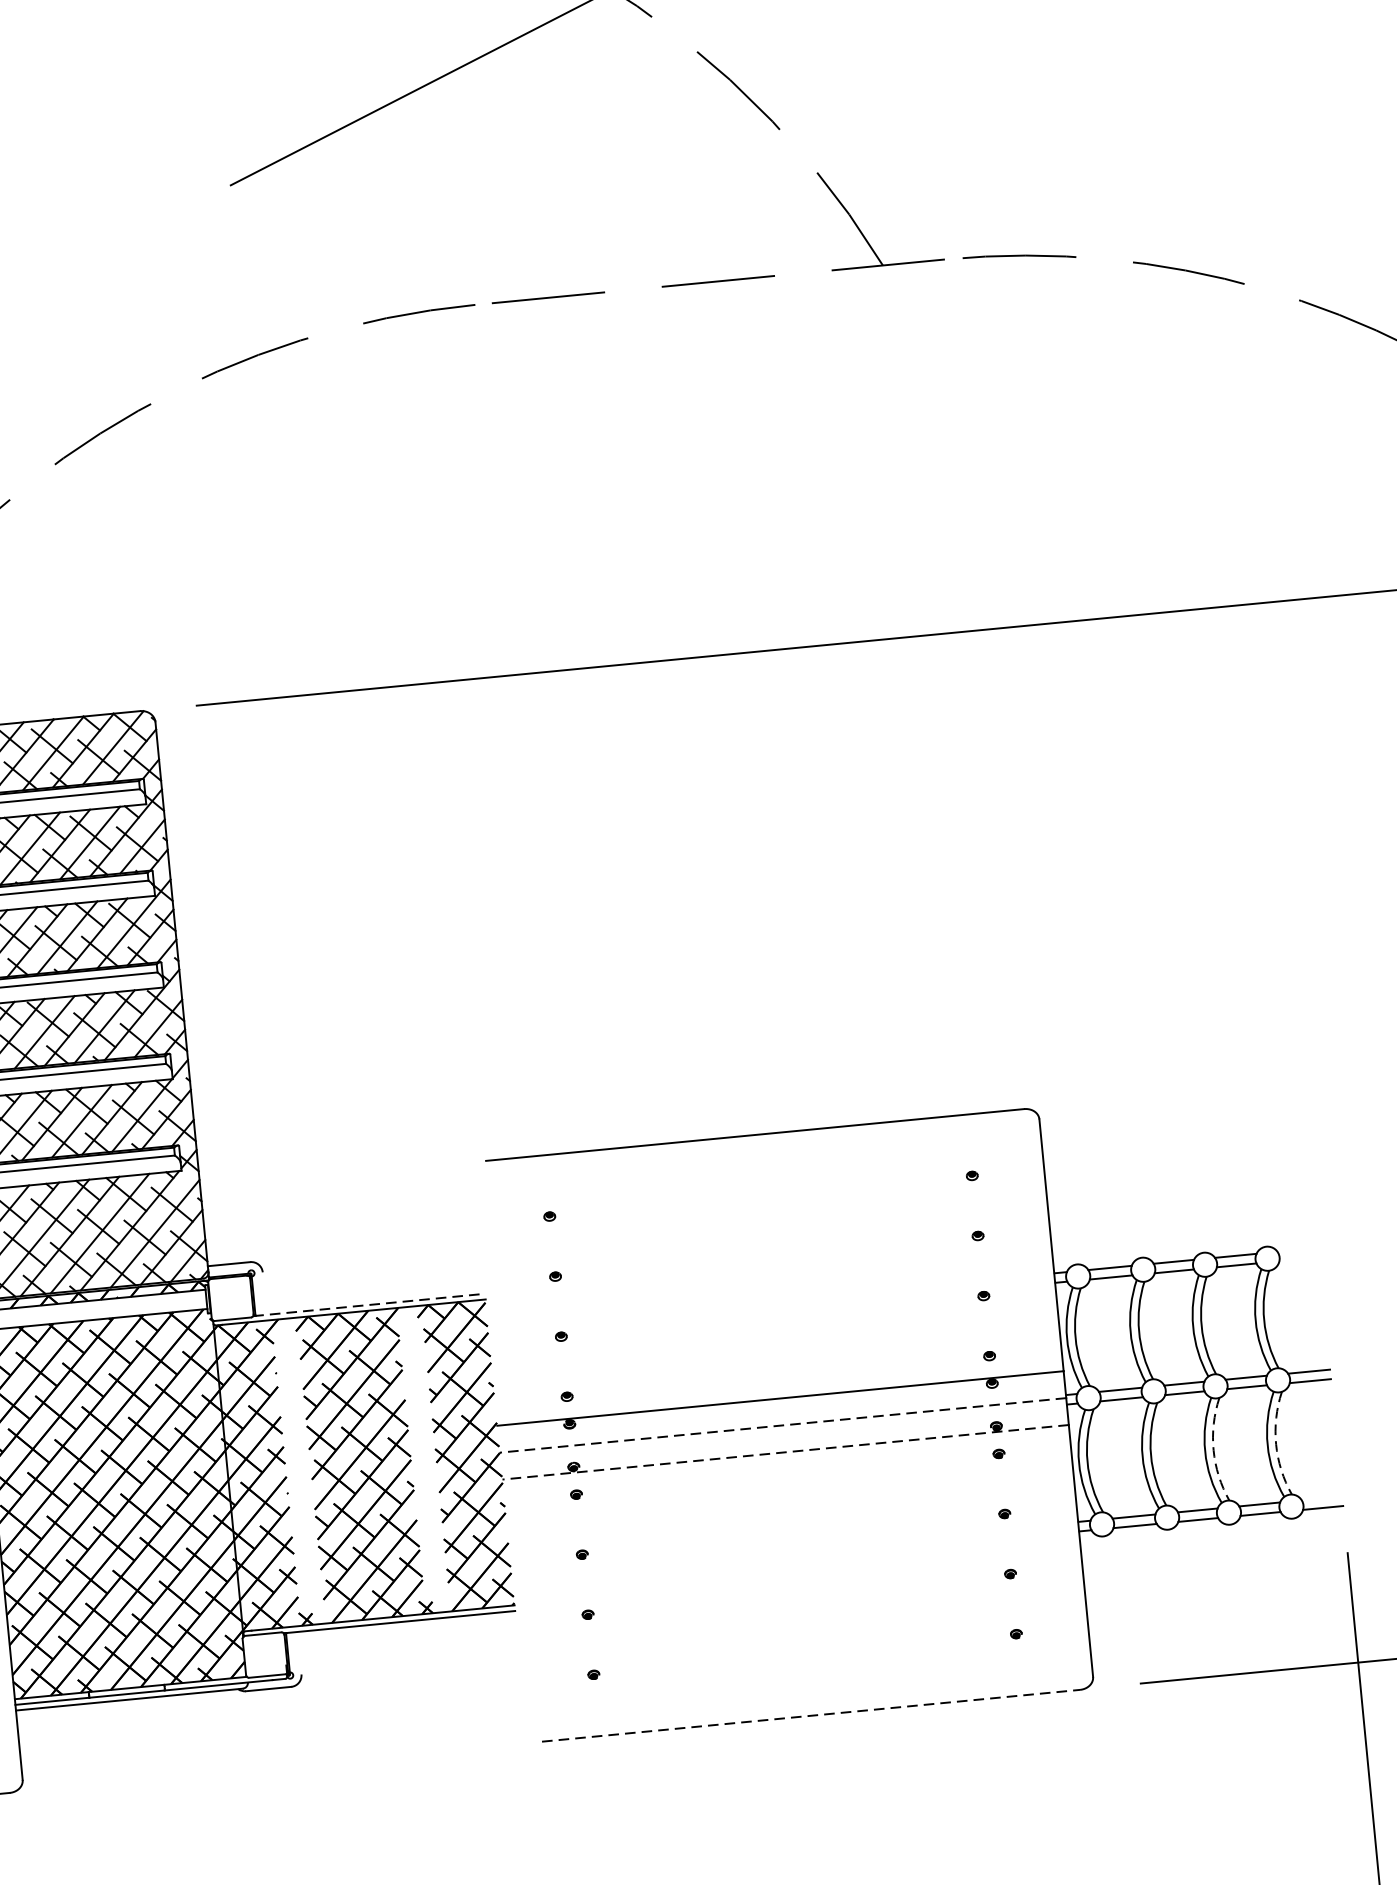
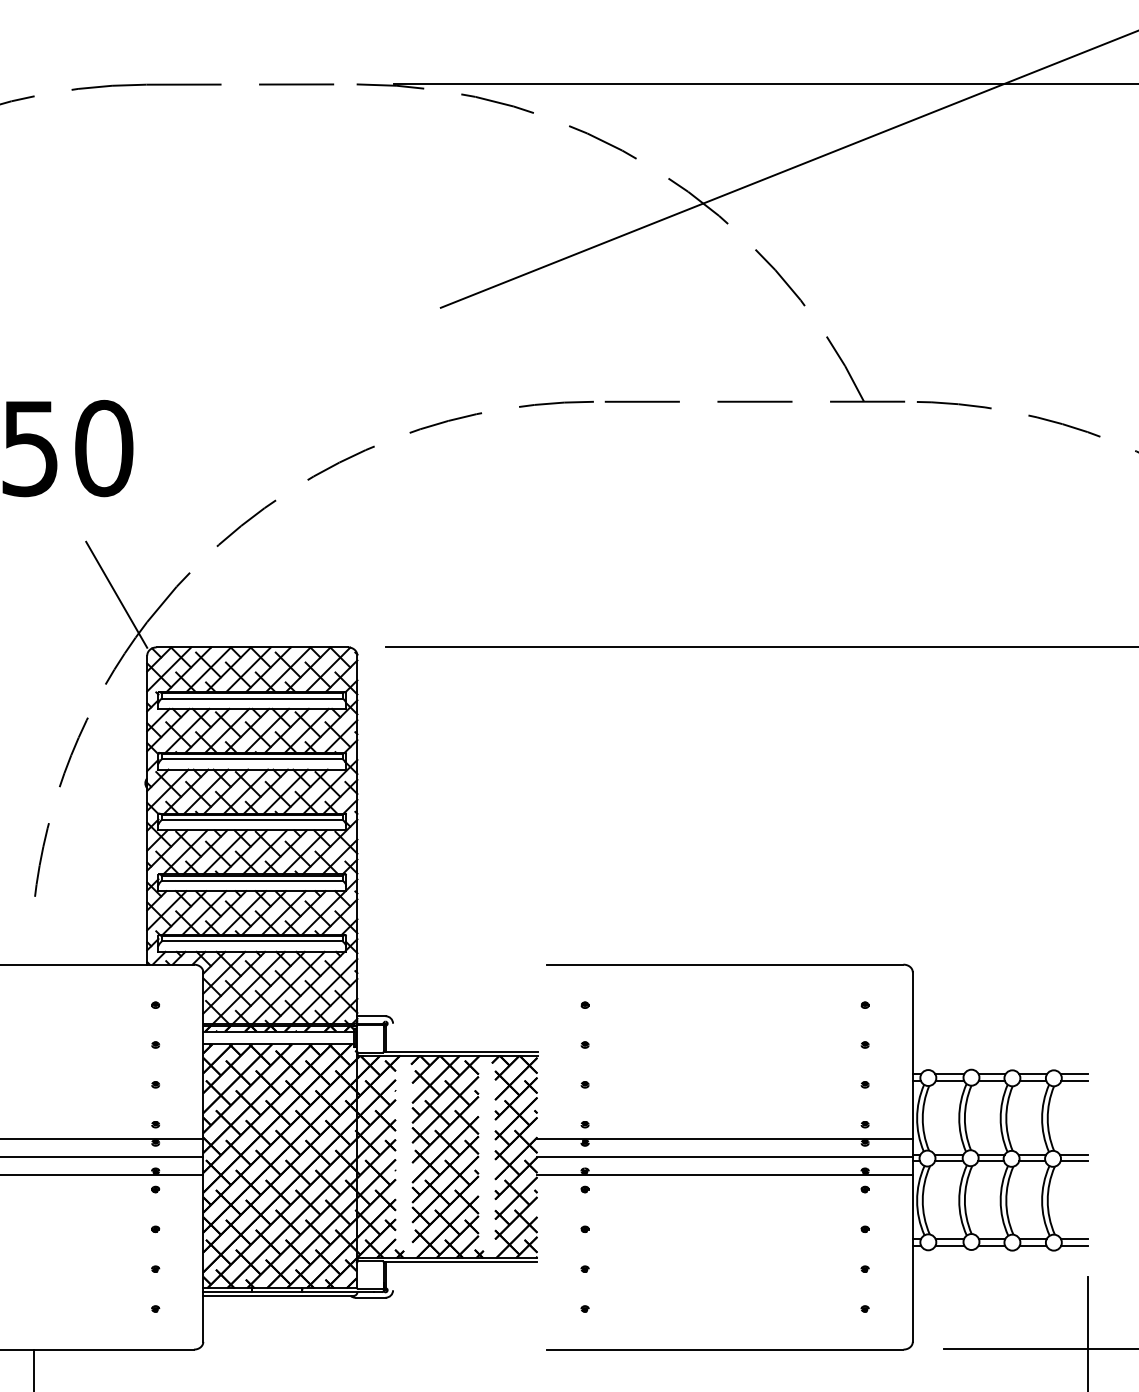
line: (1296, 1250) -> (1073, 1074), added
line: (1299, 1259) -> (1074, 1080), added
line: (368, 1304) -> (460, 1051), dashed -> solid
line: (783, 1425) -> (725, 1157), dashed -> solid
arc: (1275, 1443) -> (1047, 1200), dashed -> solid
arc: (1213, 1449) -> (1006, 1200), dashed -> solid
line: (786, 1451) -> (725, 1174), dashed -> solid
line: (1322, 1498) -> (1074, 1239), added
line: (811, 1715) -> (725, 1349), dashed -> solid

